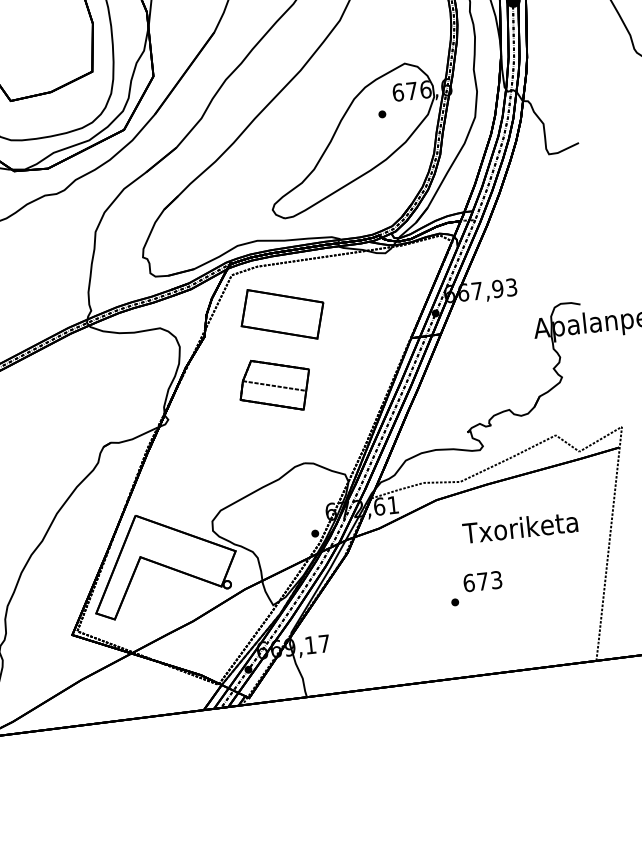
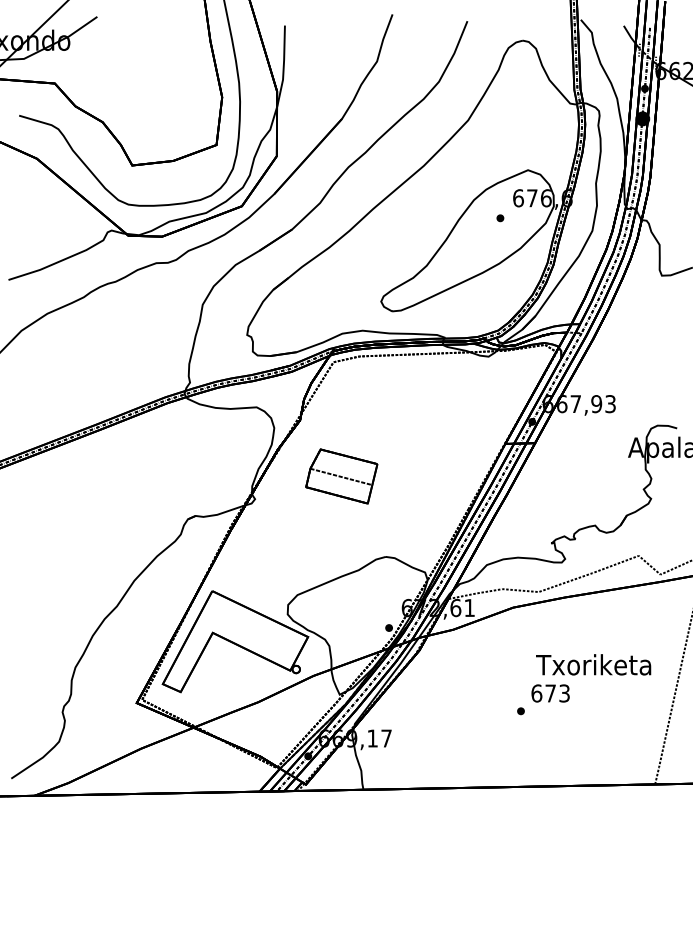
part: (282, 314) -> (379, 406), removed
part: (274, 385) -> (341, 476), moved
text: (520, 527) -> (593, 664), moved

